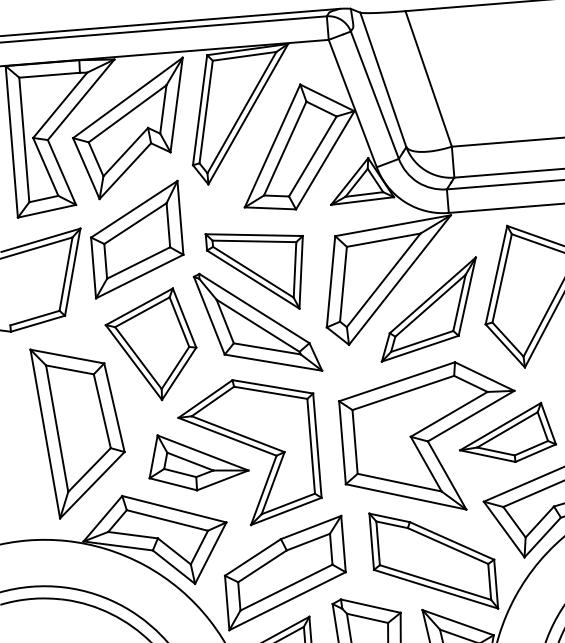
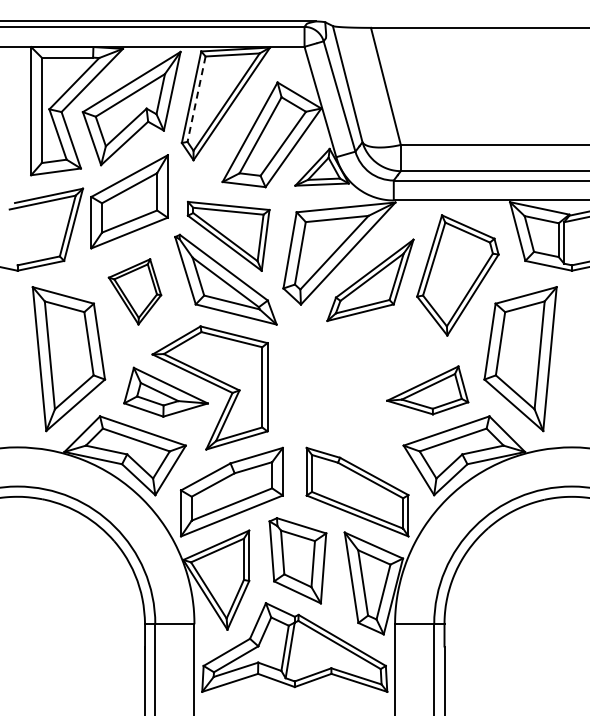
line: (206, 112) -> (196, 99), solid -> dashed
part: (151, 345) -> (134, 291), size x0.7
part: (429, 438) -> (362, 388), removed

